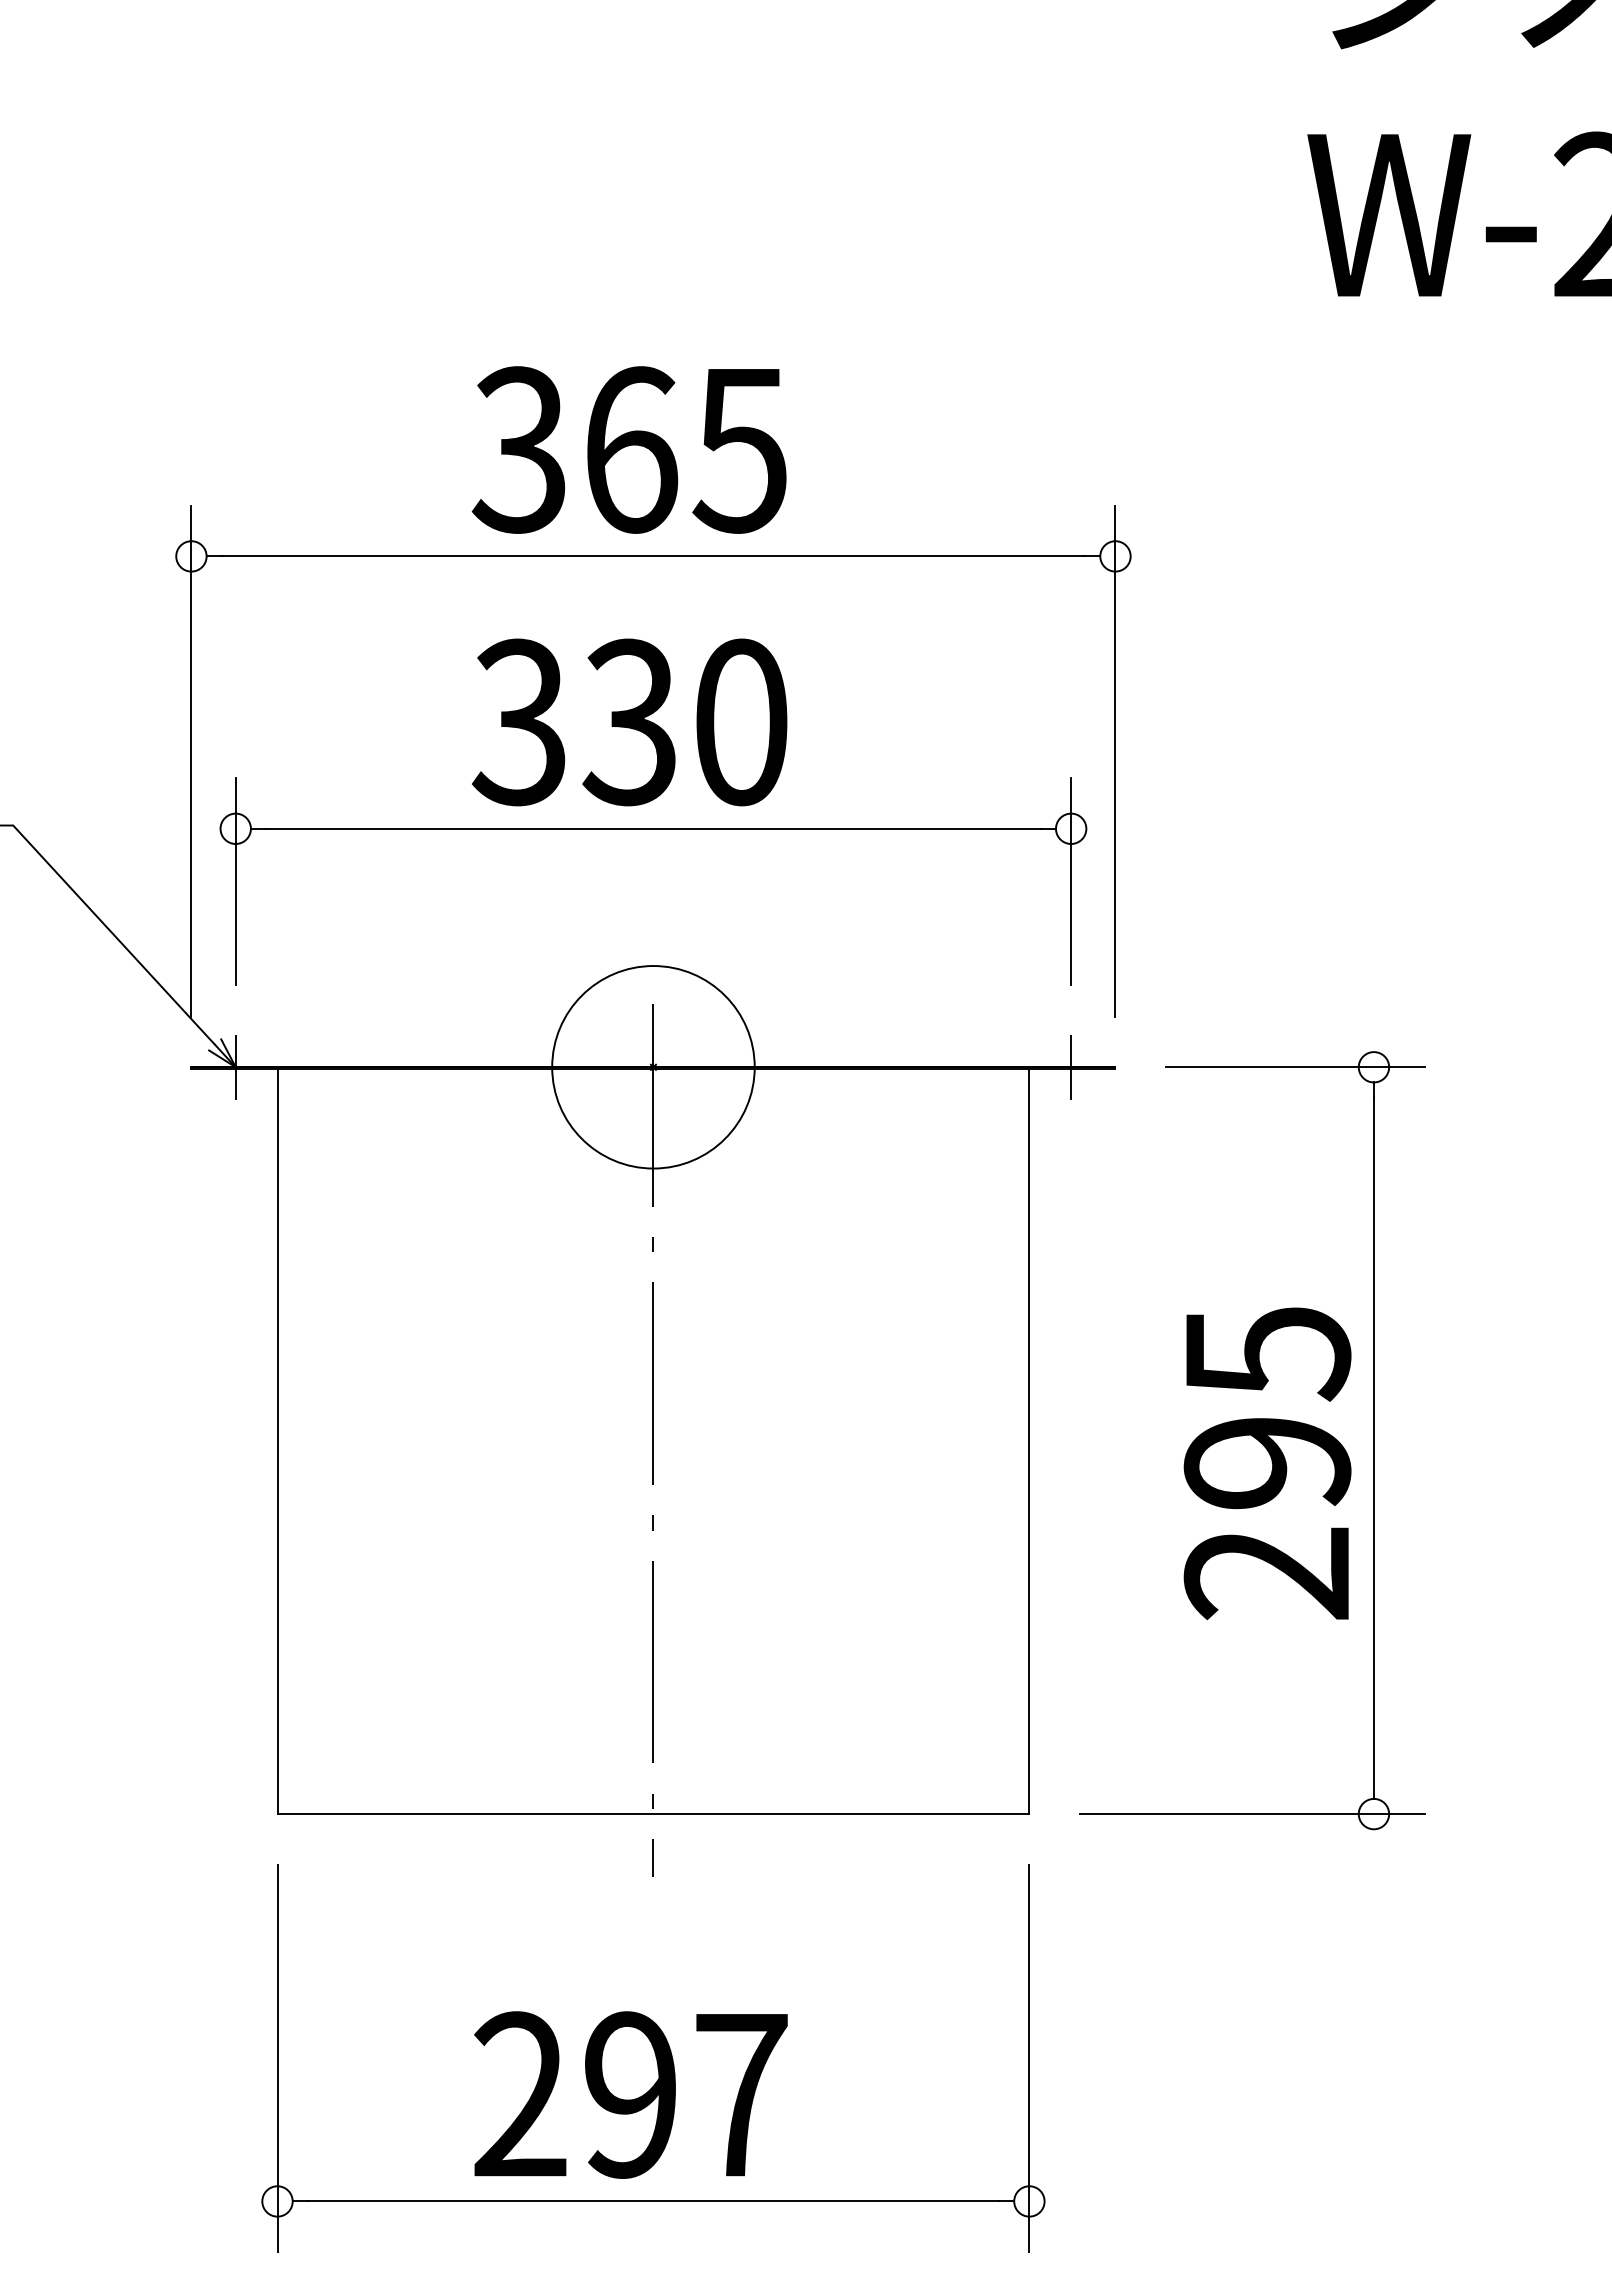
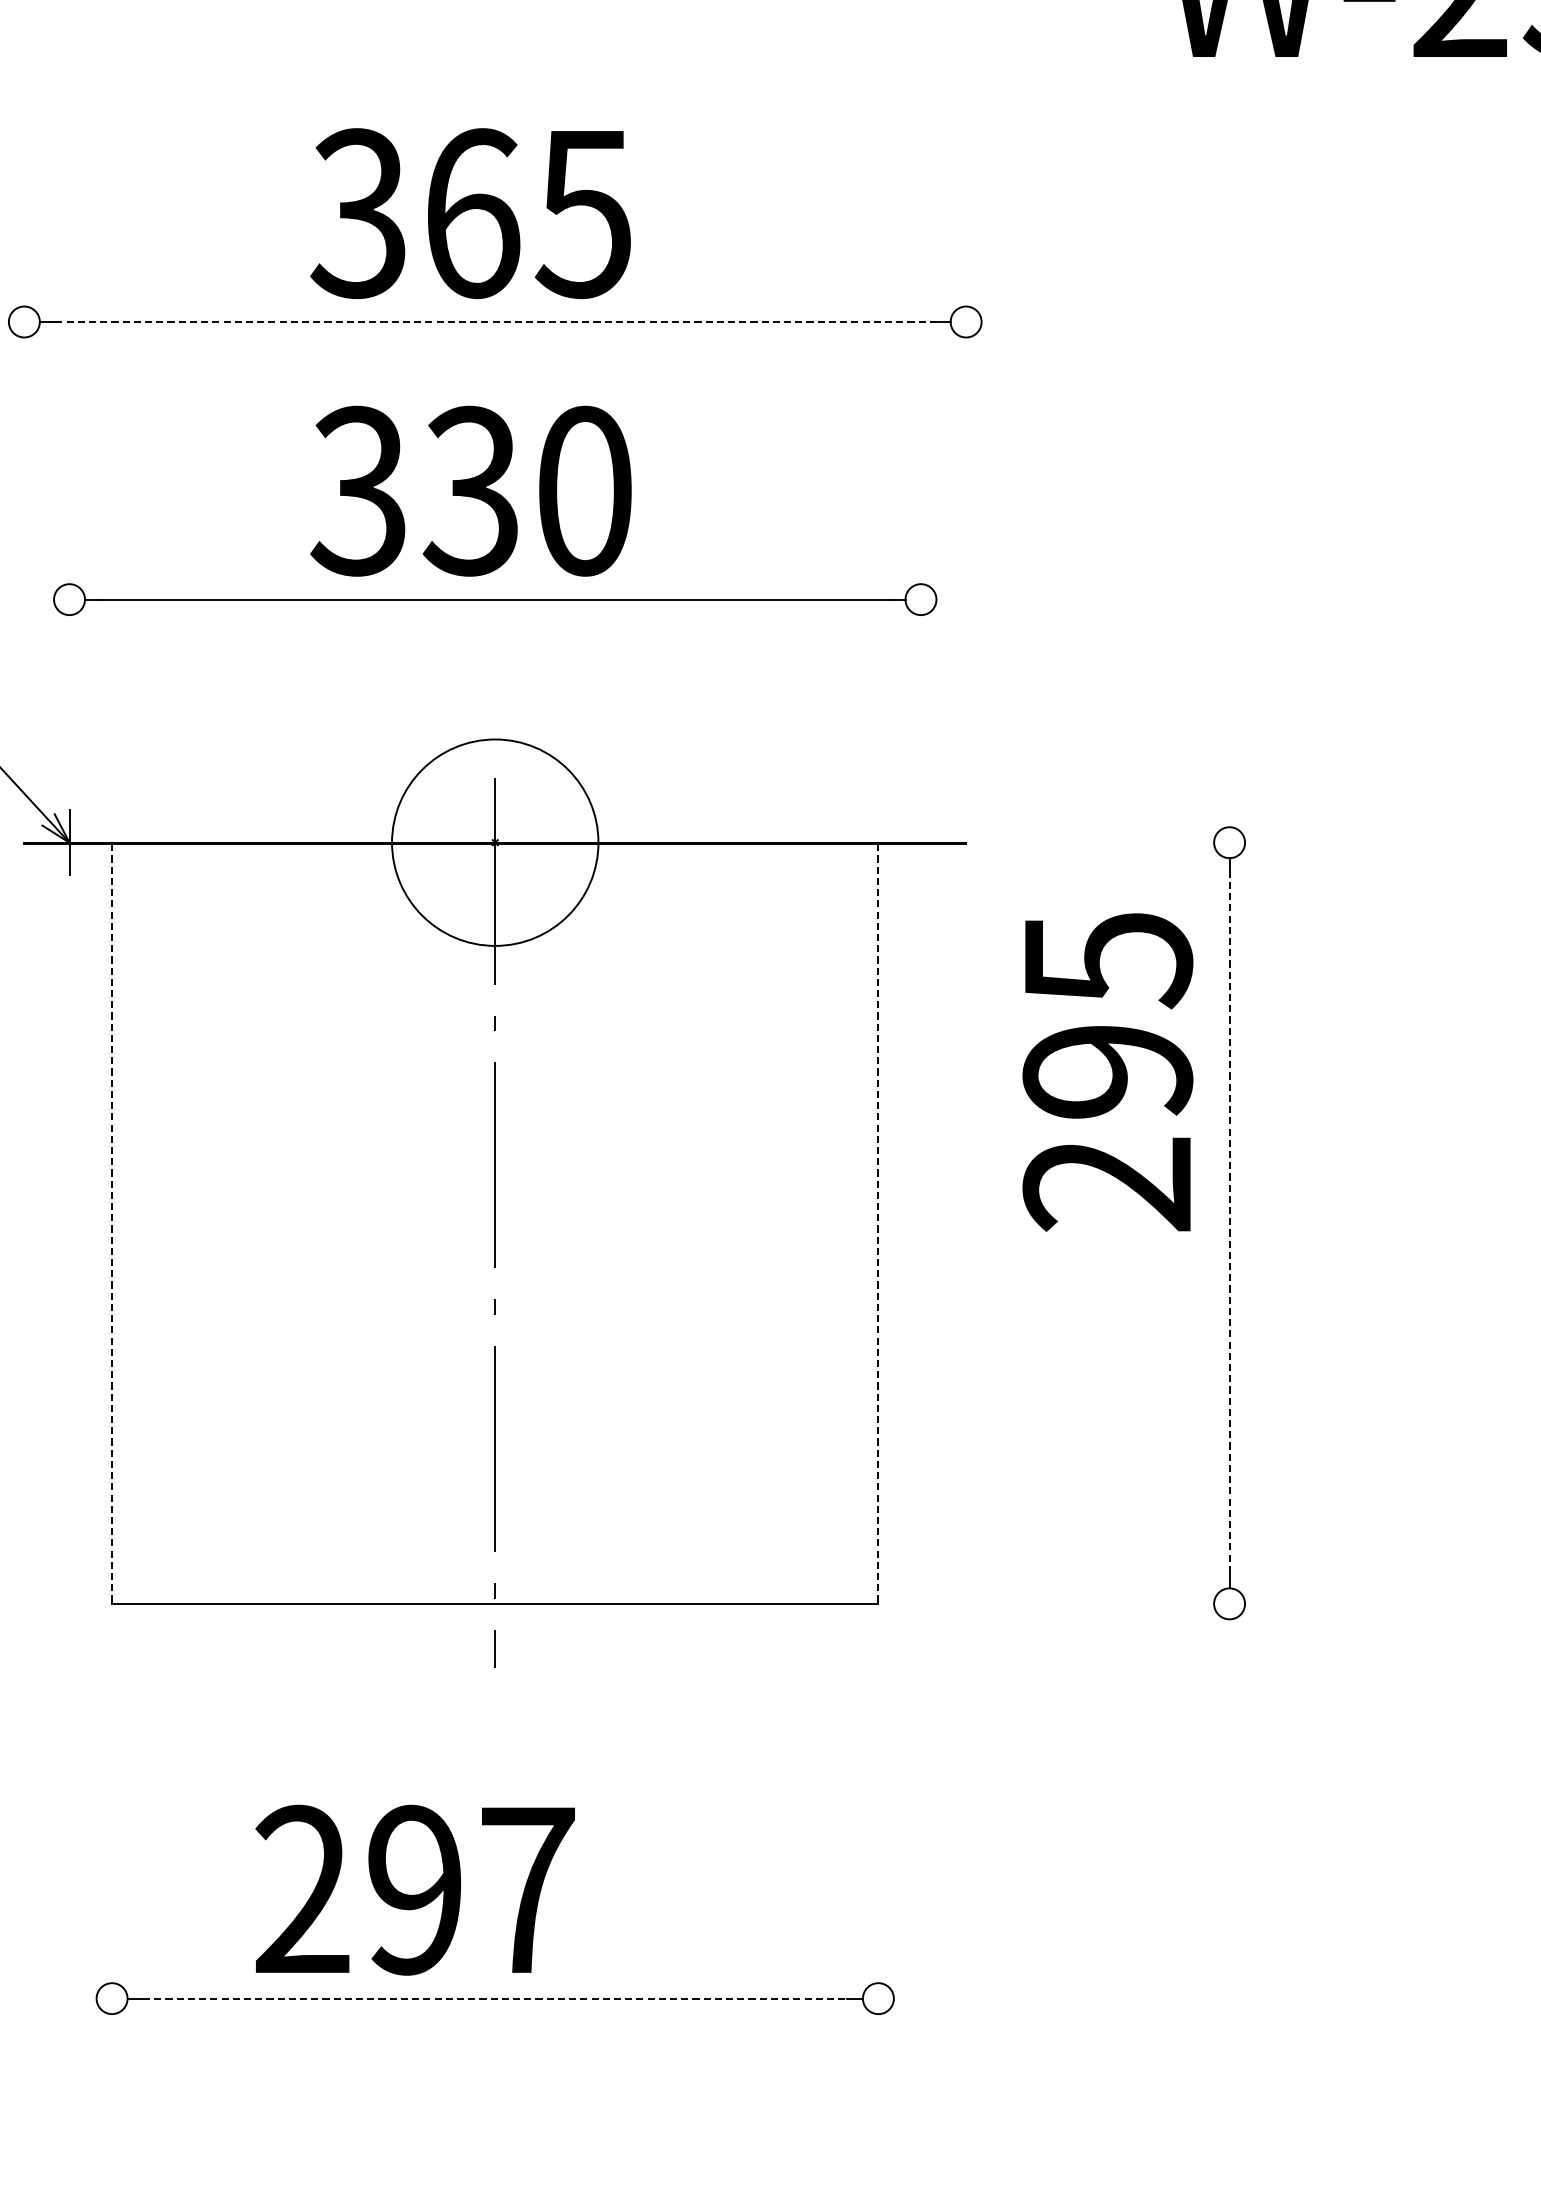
line: (653, 556) -> (495, 322), solid -> dashed
line: (191, 760) -> (24, 530), removed
line: (1115, 760) -> (966, 530), removed
line: (235, 881) -> (69, 653), removed
line: (1071, 881) -> (921, 653), removed
line: (1071, 1066) -> (921, 841), removed
line: (1295, 1067) -> (1149, 842), removed
line: (1373, 1440) -> (1229, 1223), solid -> dashed
line: (277, 1441) -> (112, 1224), solid -> dashed
line: (1029, 1441) -> (878, 1224), solid -> dashed
text: (1267, 1463) -> (1107, 1072), moved
line: (1252, 1814) -> (1105, 1604), removed
line: (277, 2058) -> (112, 1852), removed
line: (1029, 2058) -> (878, 1852), removed
text: (630, 2094) -> (414, 1889), moved
line: (653, 2201) -> (495, 1998), solid -> dashed

